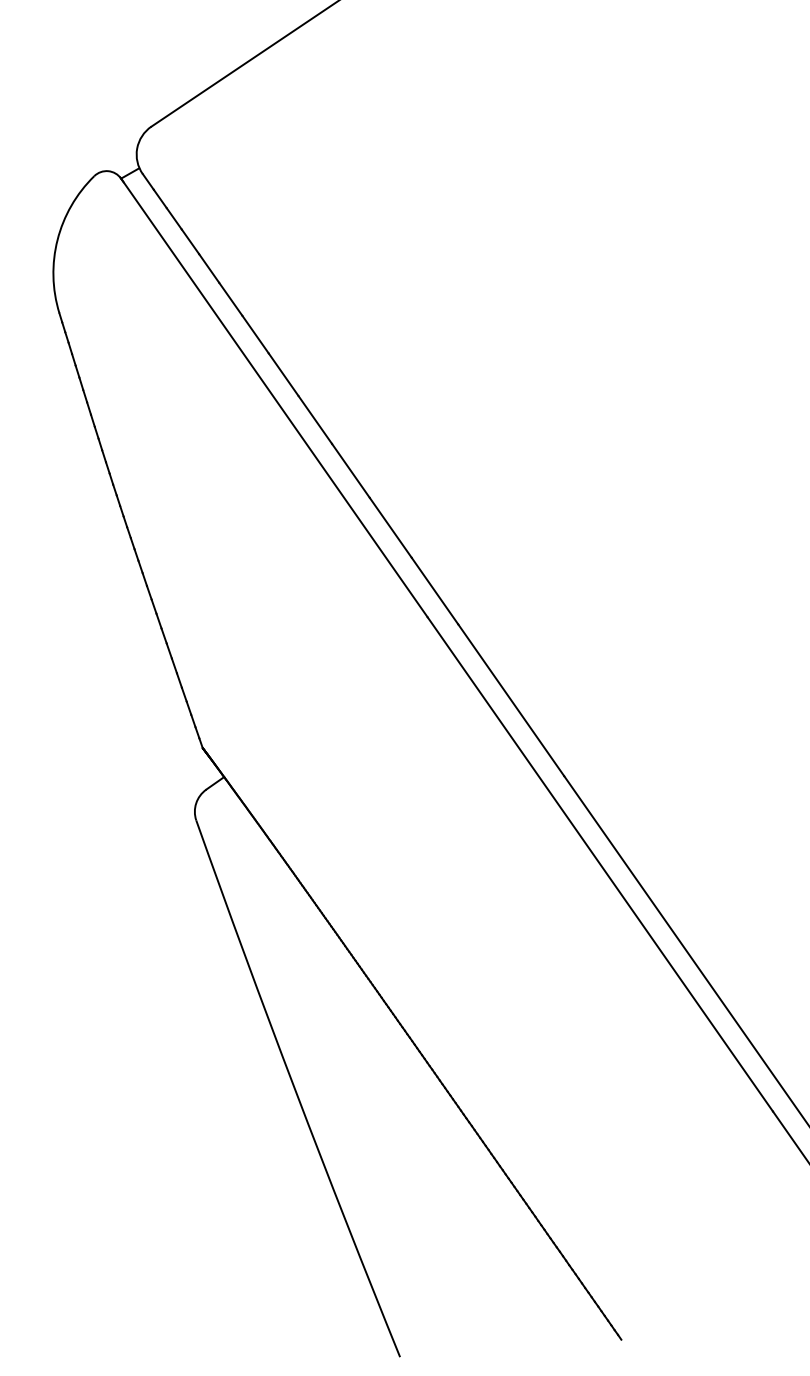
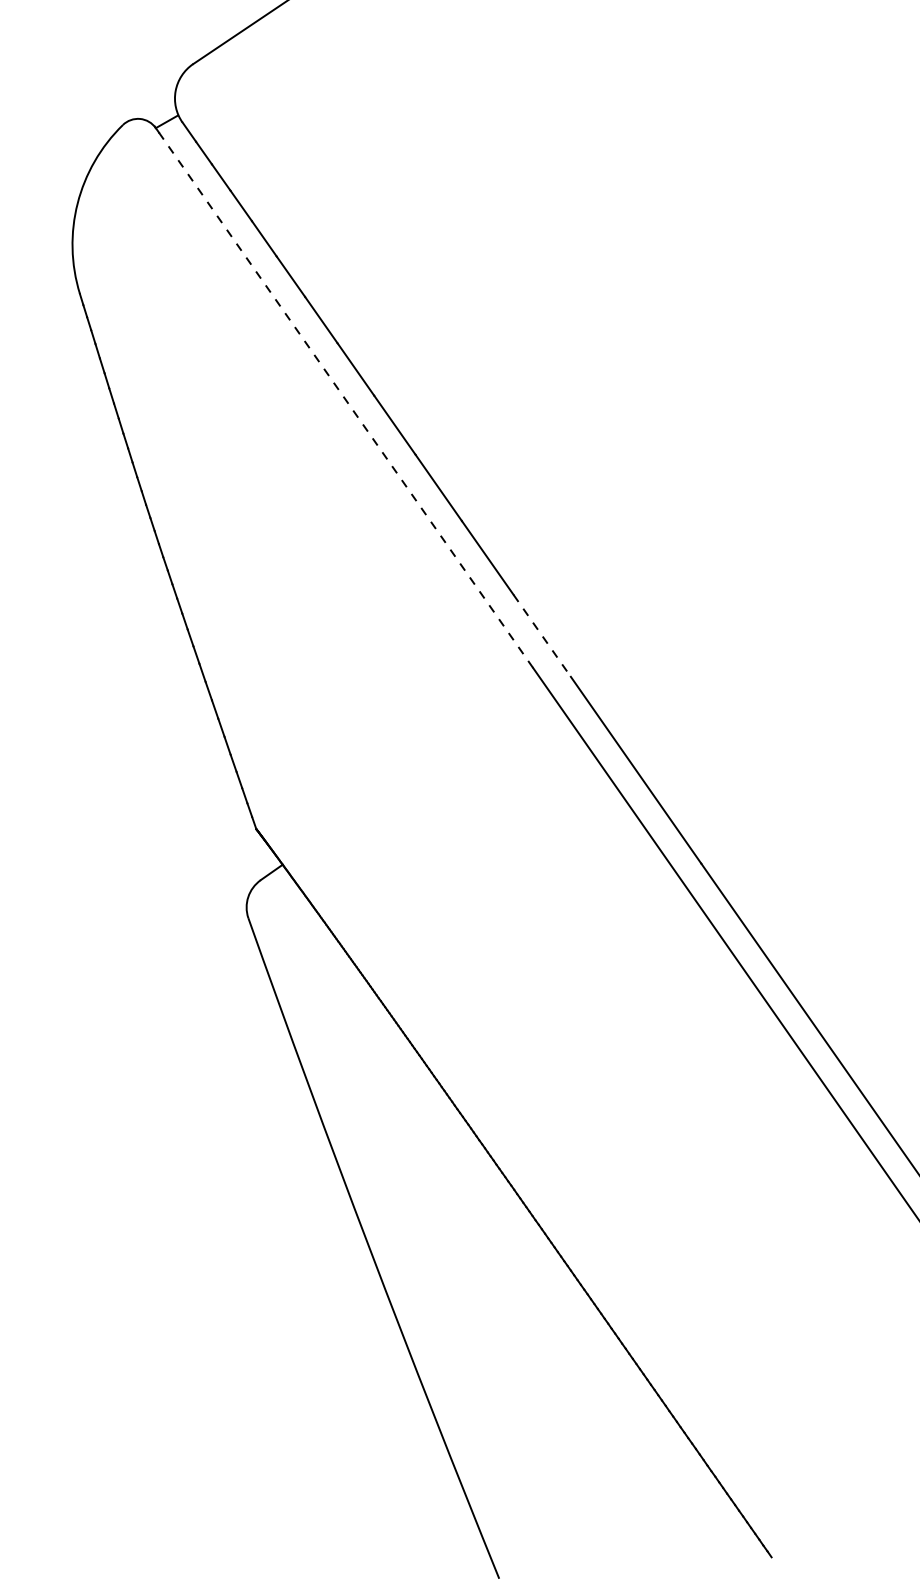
line: (274, 397) -> (344, 397), solid -> dashed
line: (435, 591) -> (542, 636), solid -> dashed

